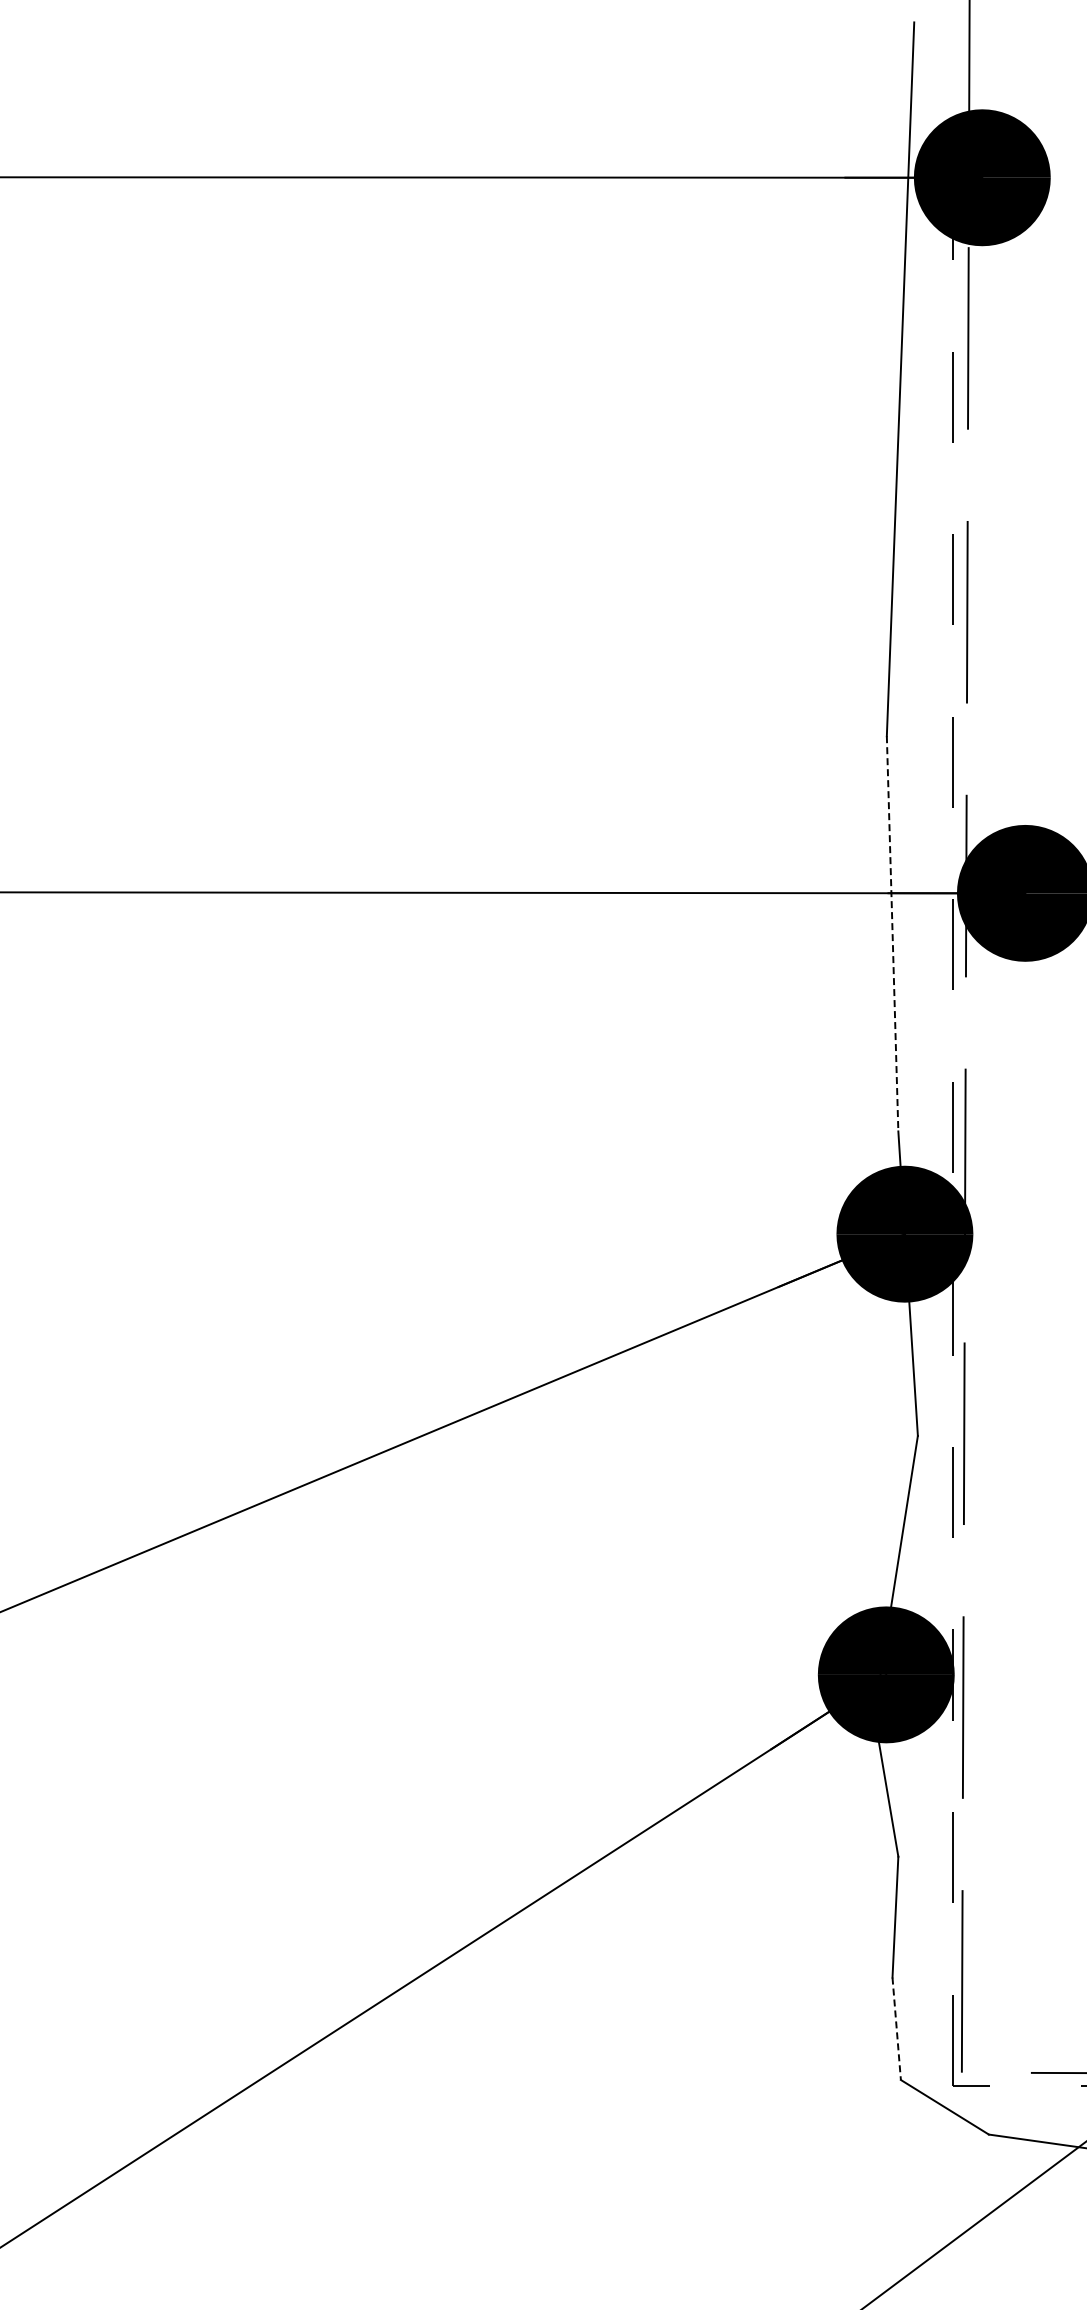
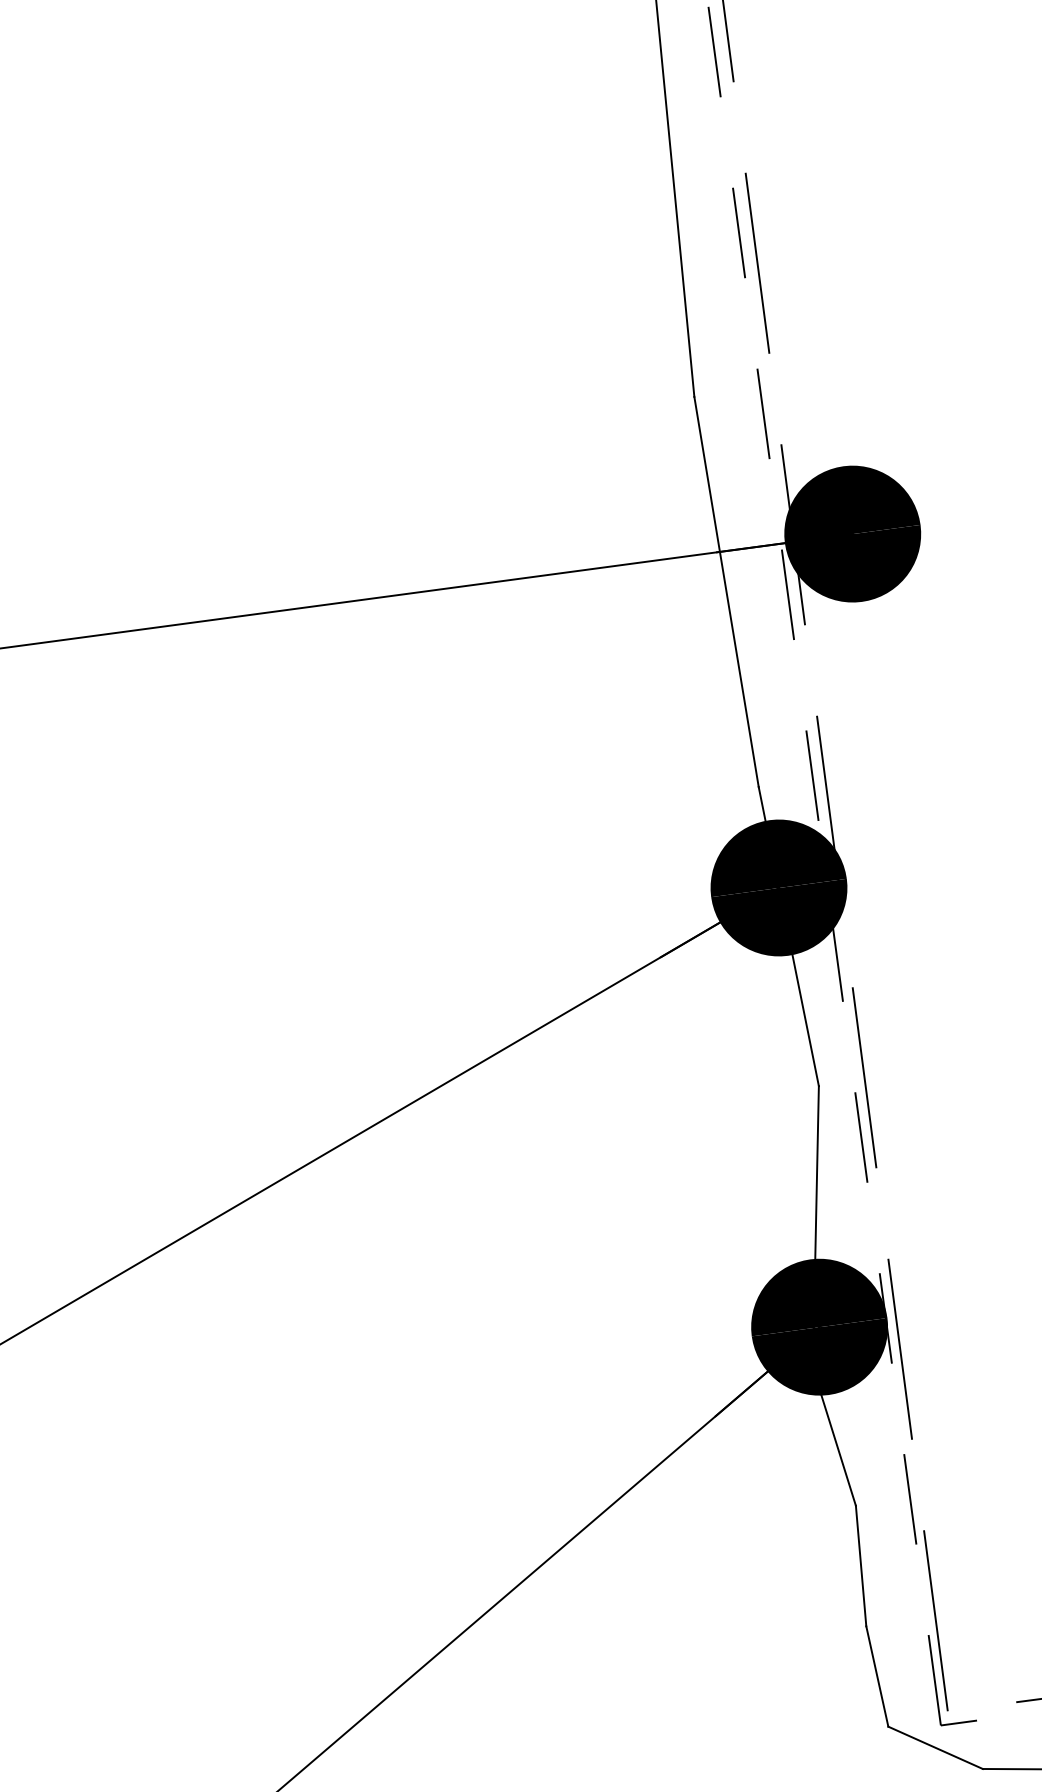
line: (892, 933) -> (726, 591), dashed -> solid
line: (896, 2029) -> (877, 1677), dashed -> solid

